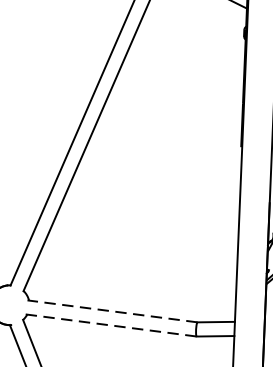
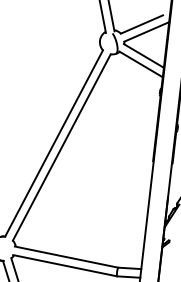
line: (112, 311) -> (66, 257), dashed -> solid
line: (111, 325) -> (65, 265), dashed -> solid

